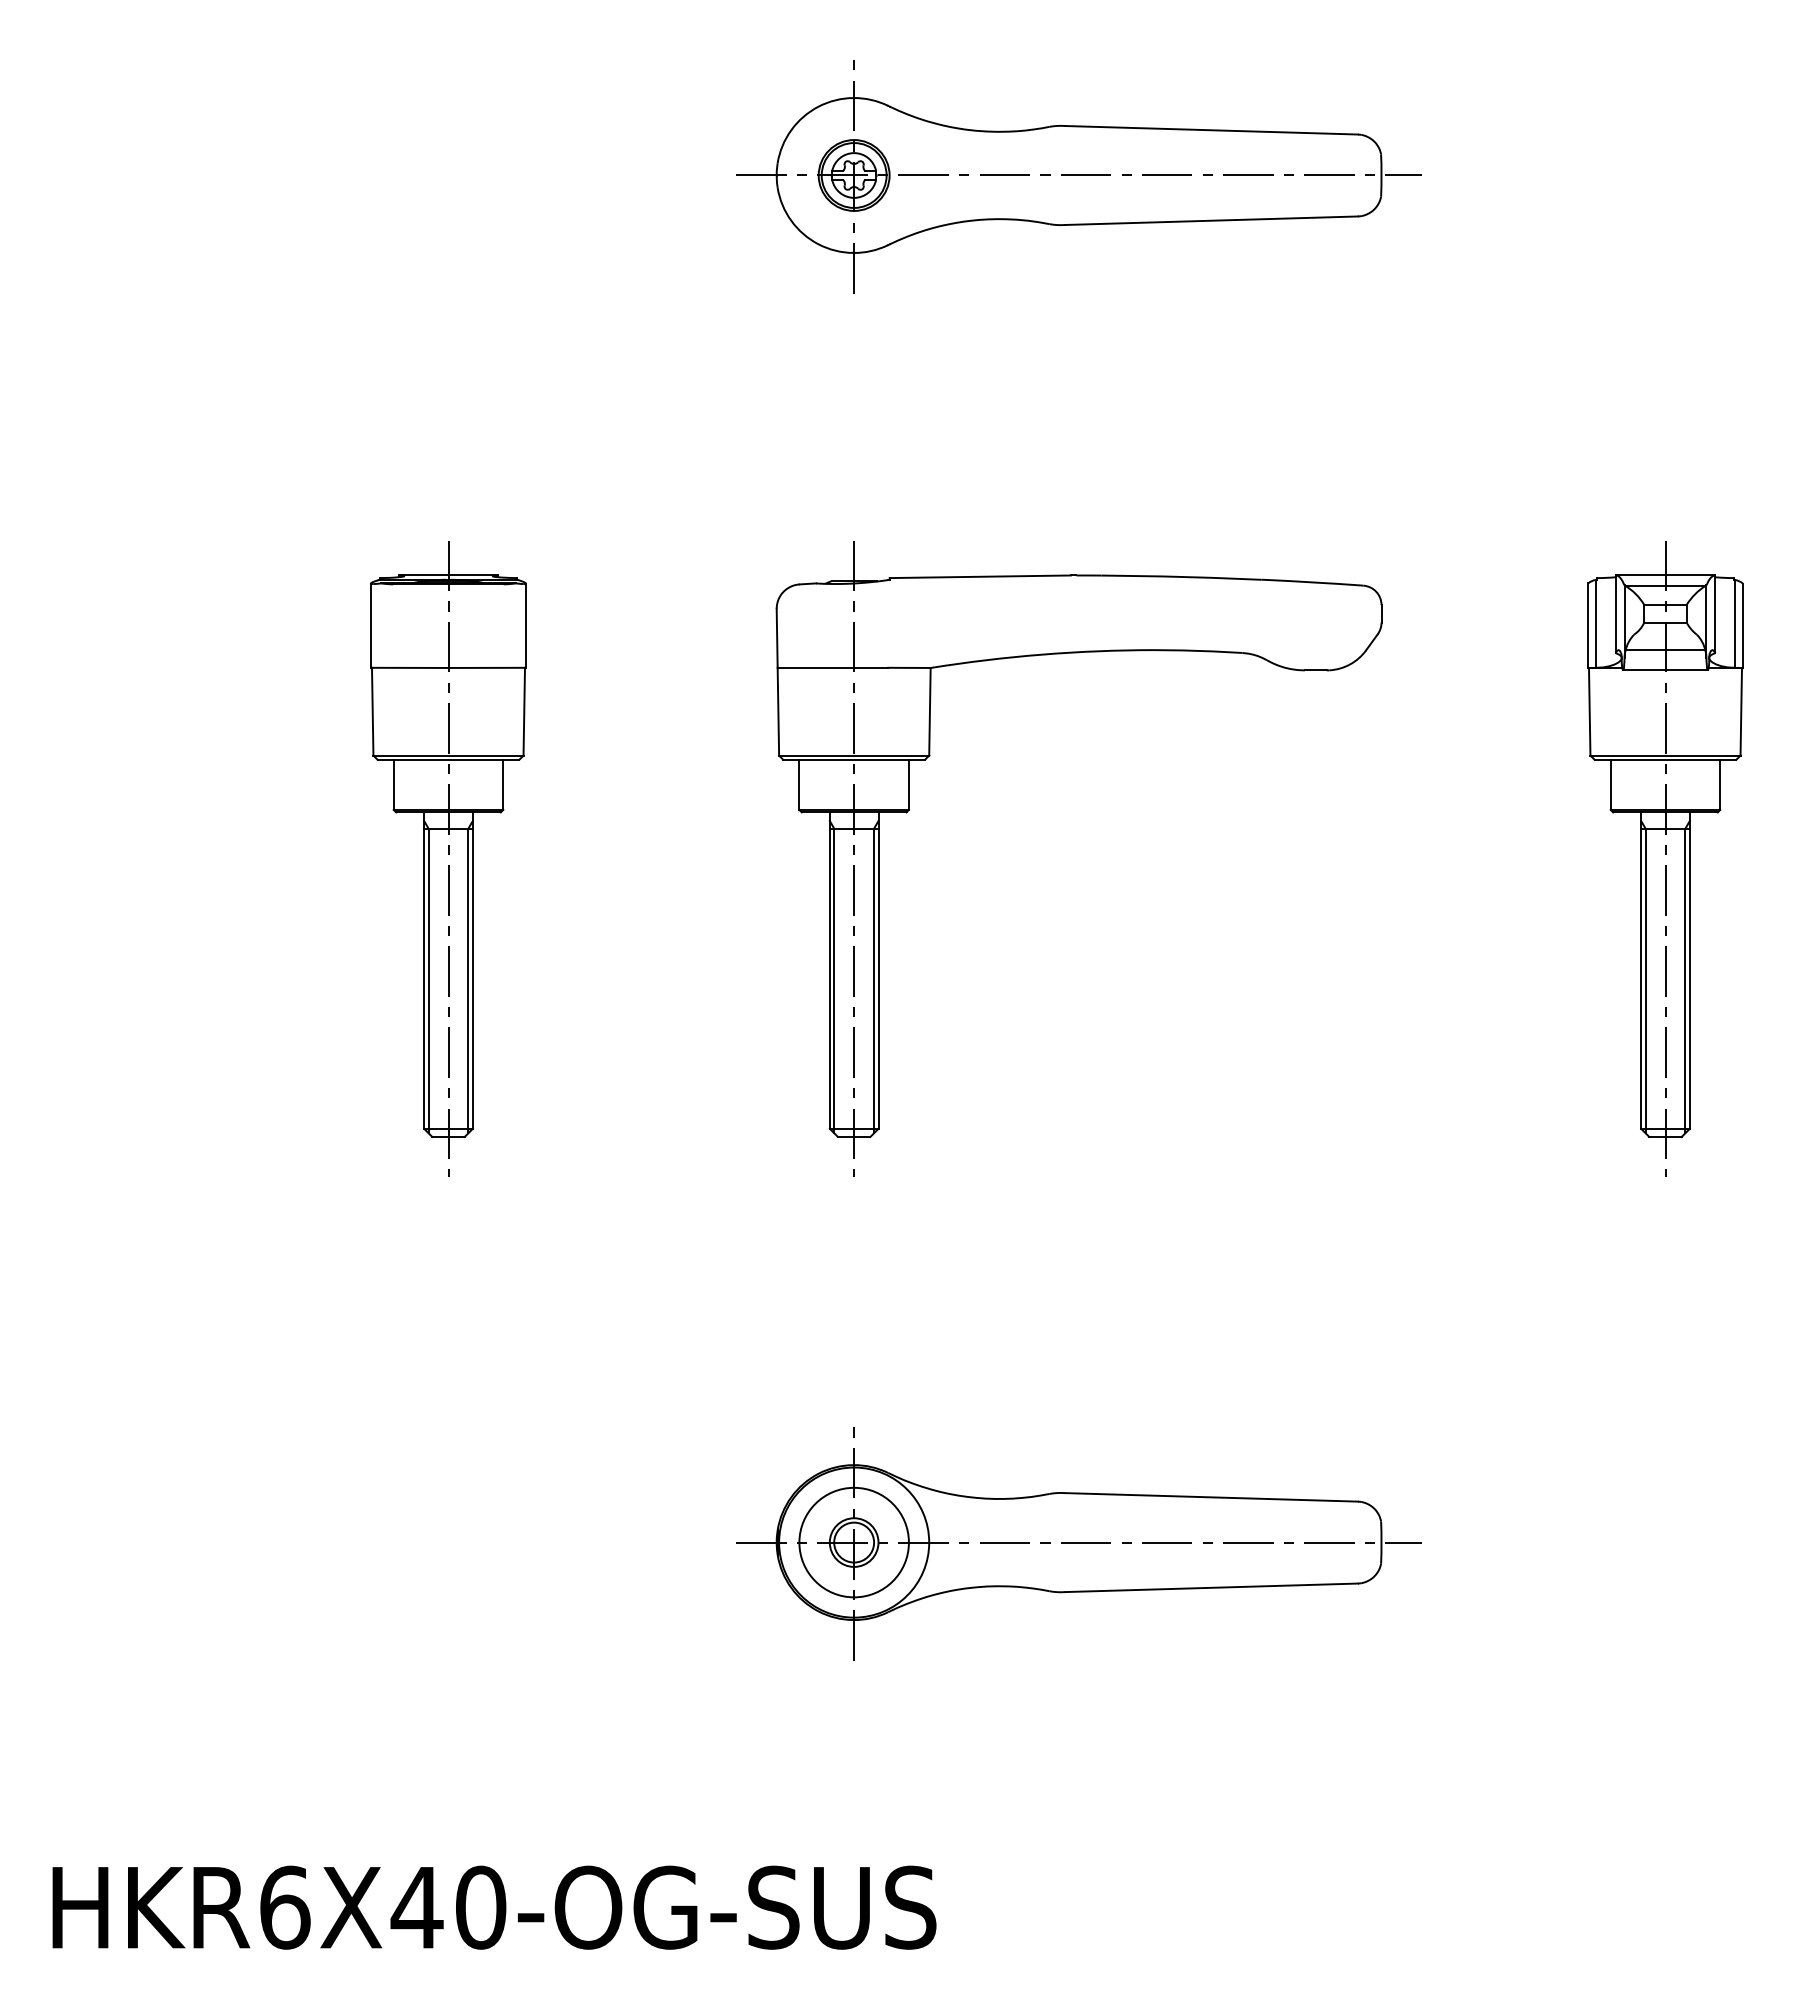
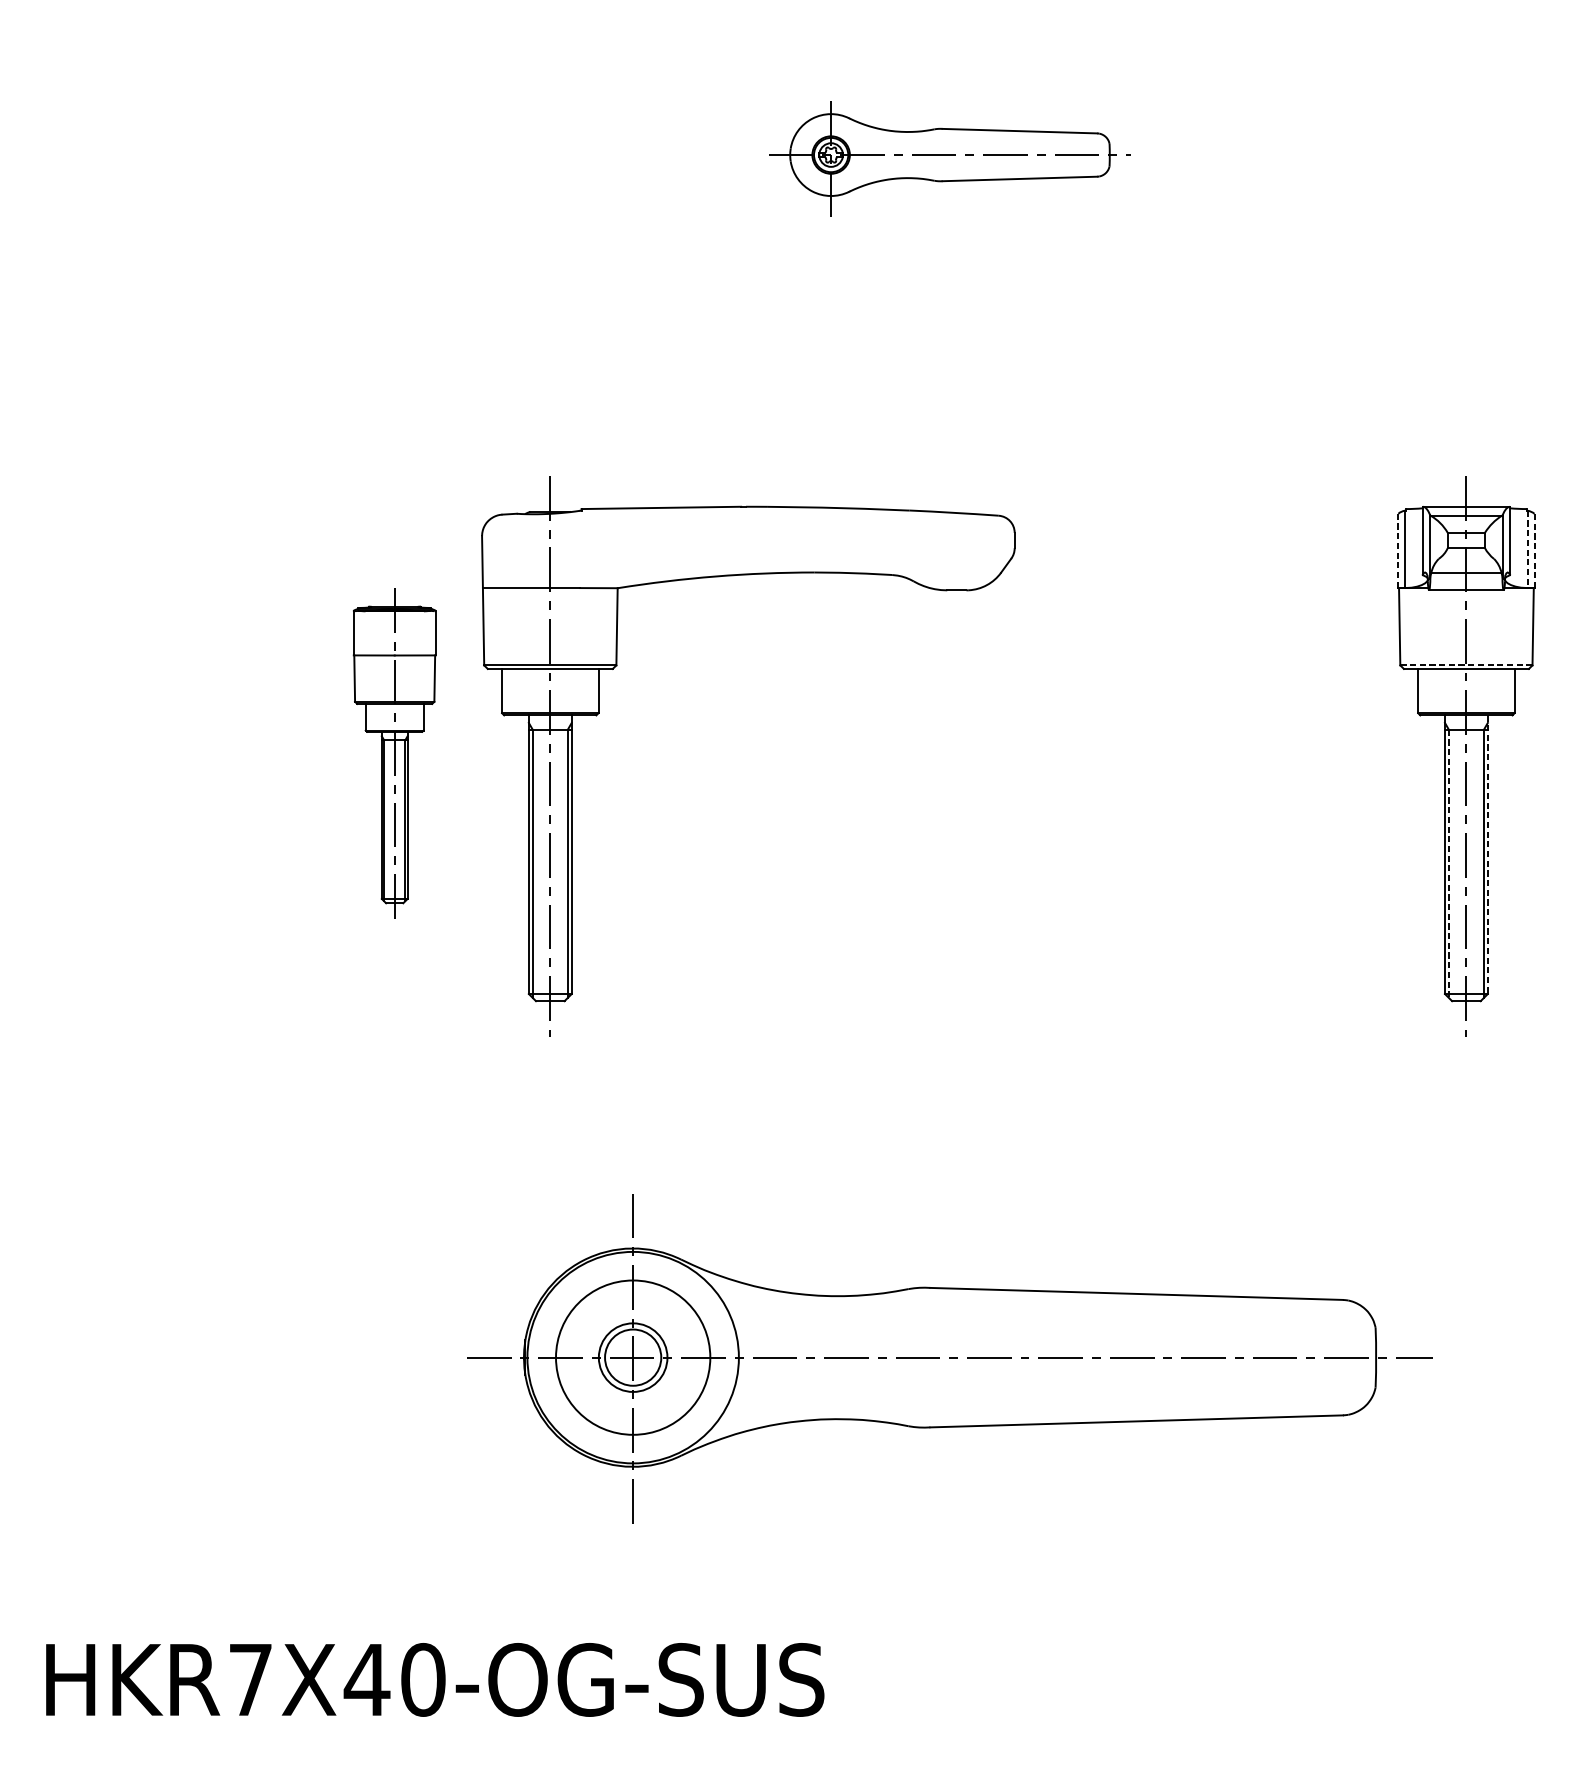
part: (1078, 176) -> (949, 155), size x0.6
line: (1735, 623) -> (1528, 549), solid -> dashed
line: (1742, 625) -> (1534, 550), solid -> dashed
line: (1588, 626) -> (1398, 551), solid -> dashed
line: (1665, 755) -> (1466, 665), solid -> dashed
part: (909, 810) -> (599, 713), moved
part: (448, 858) -> (394, 755), size x0.6
line: (1689, 971) -> (1487, 855), solid -> dashed
line: (1645, 981) -> (1448, 864), solid -> dashed
part: (1078, 1543) -> (949, 1359), size x1.6
text: (285, 1907) -> (251, 1679), HKR6X40-OG-SUS -> HKR7X40-OG-SUS

